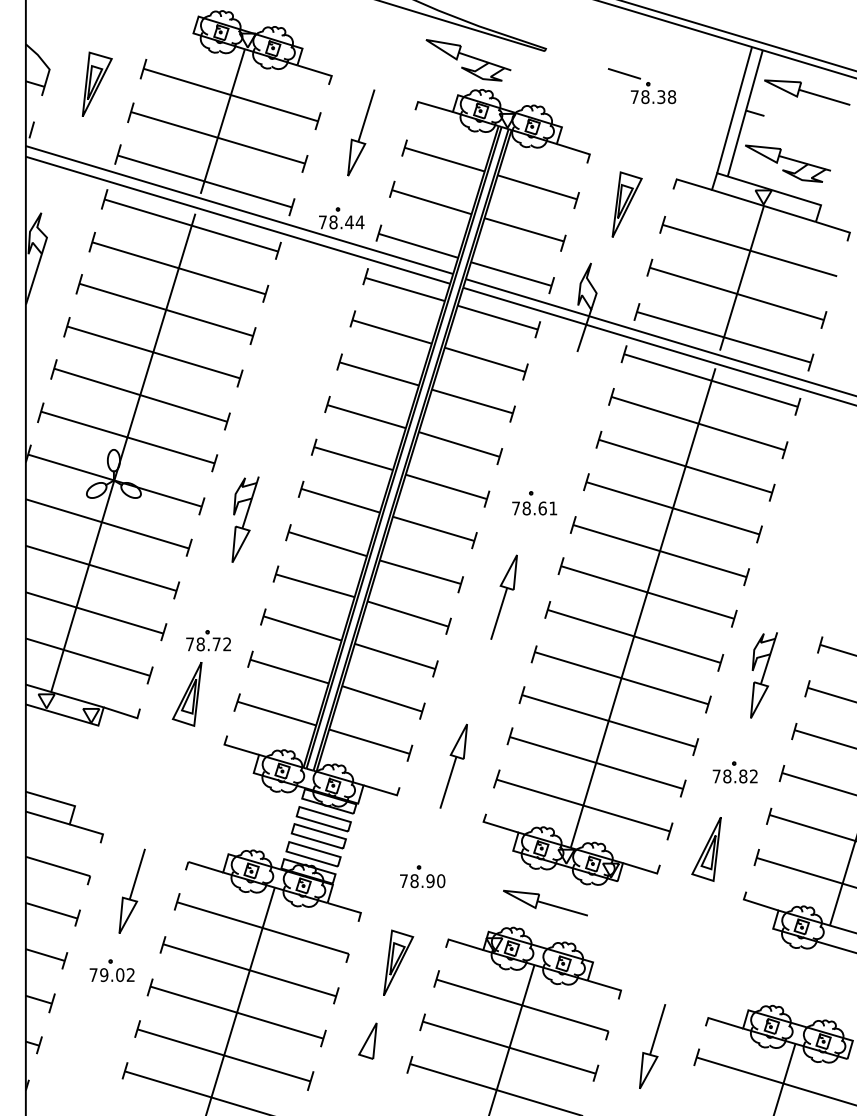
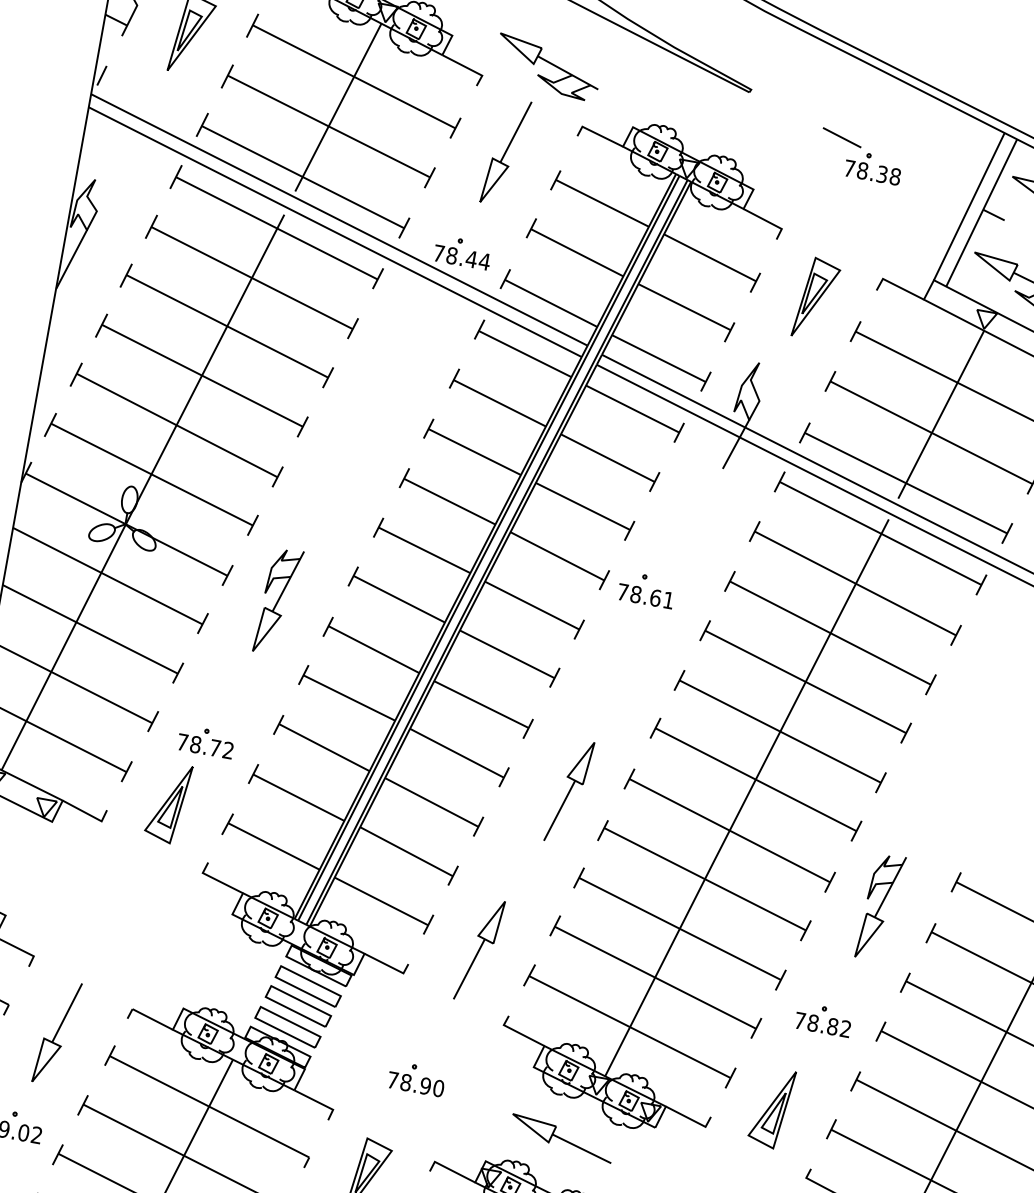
part: (468, 60) -> (547, 67), moved
part: (534, 503) -> (646, 590), moved
part: (503, 596) -> (568, 790), moved

